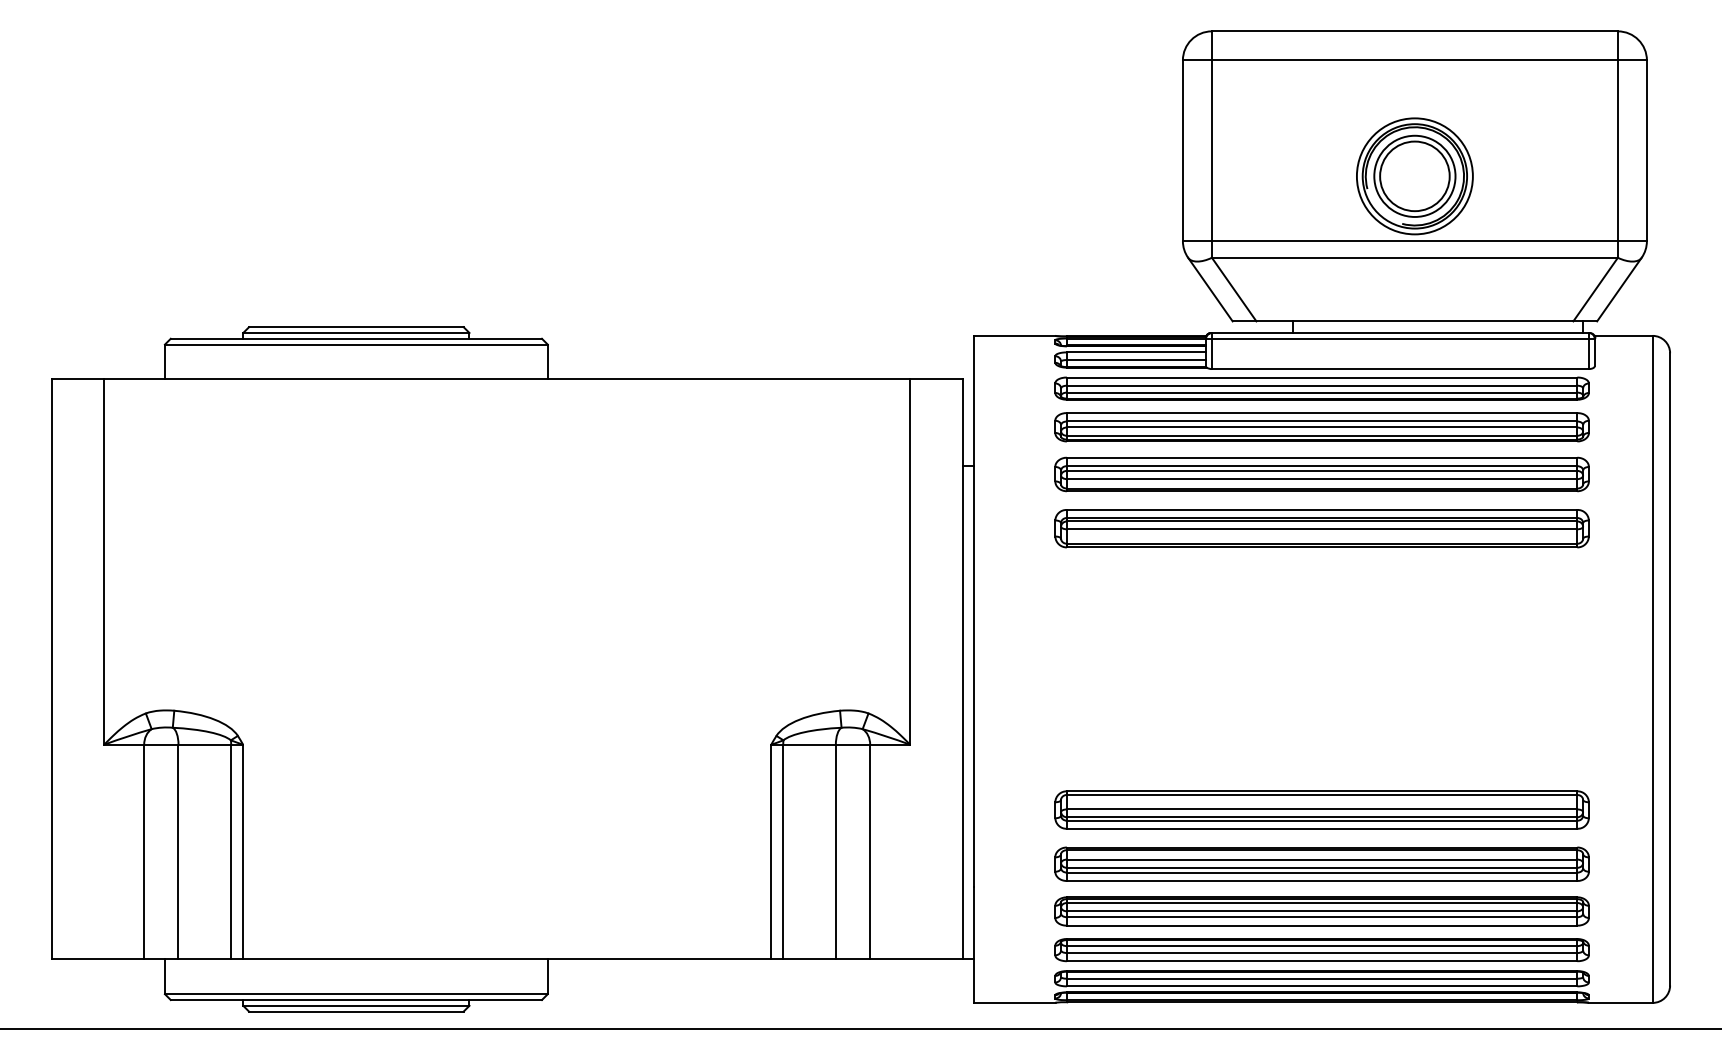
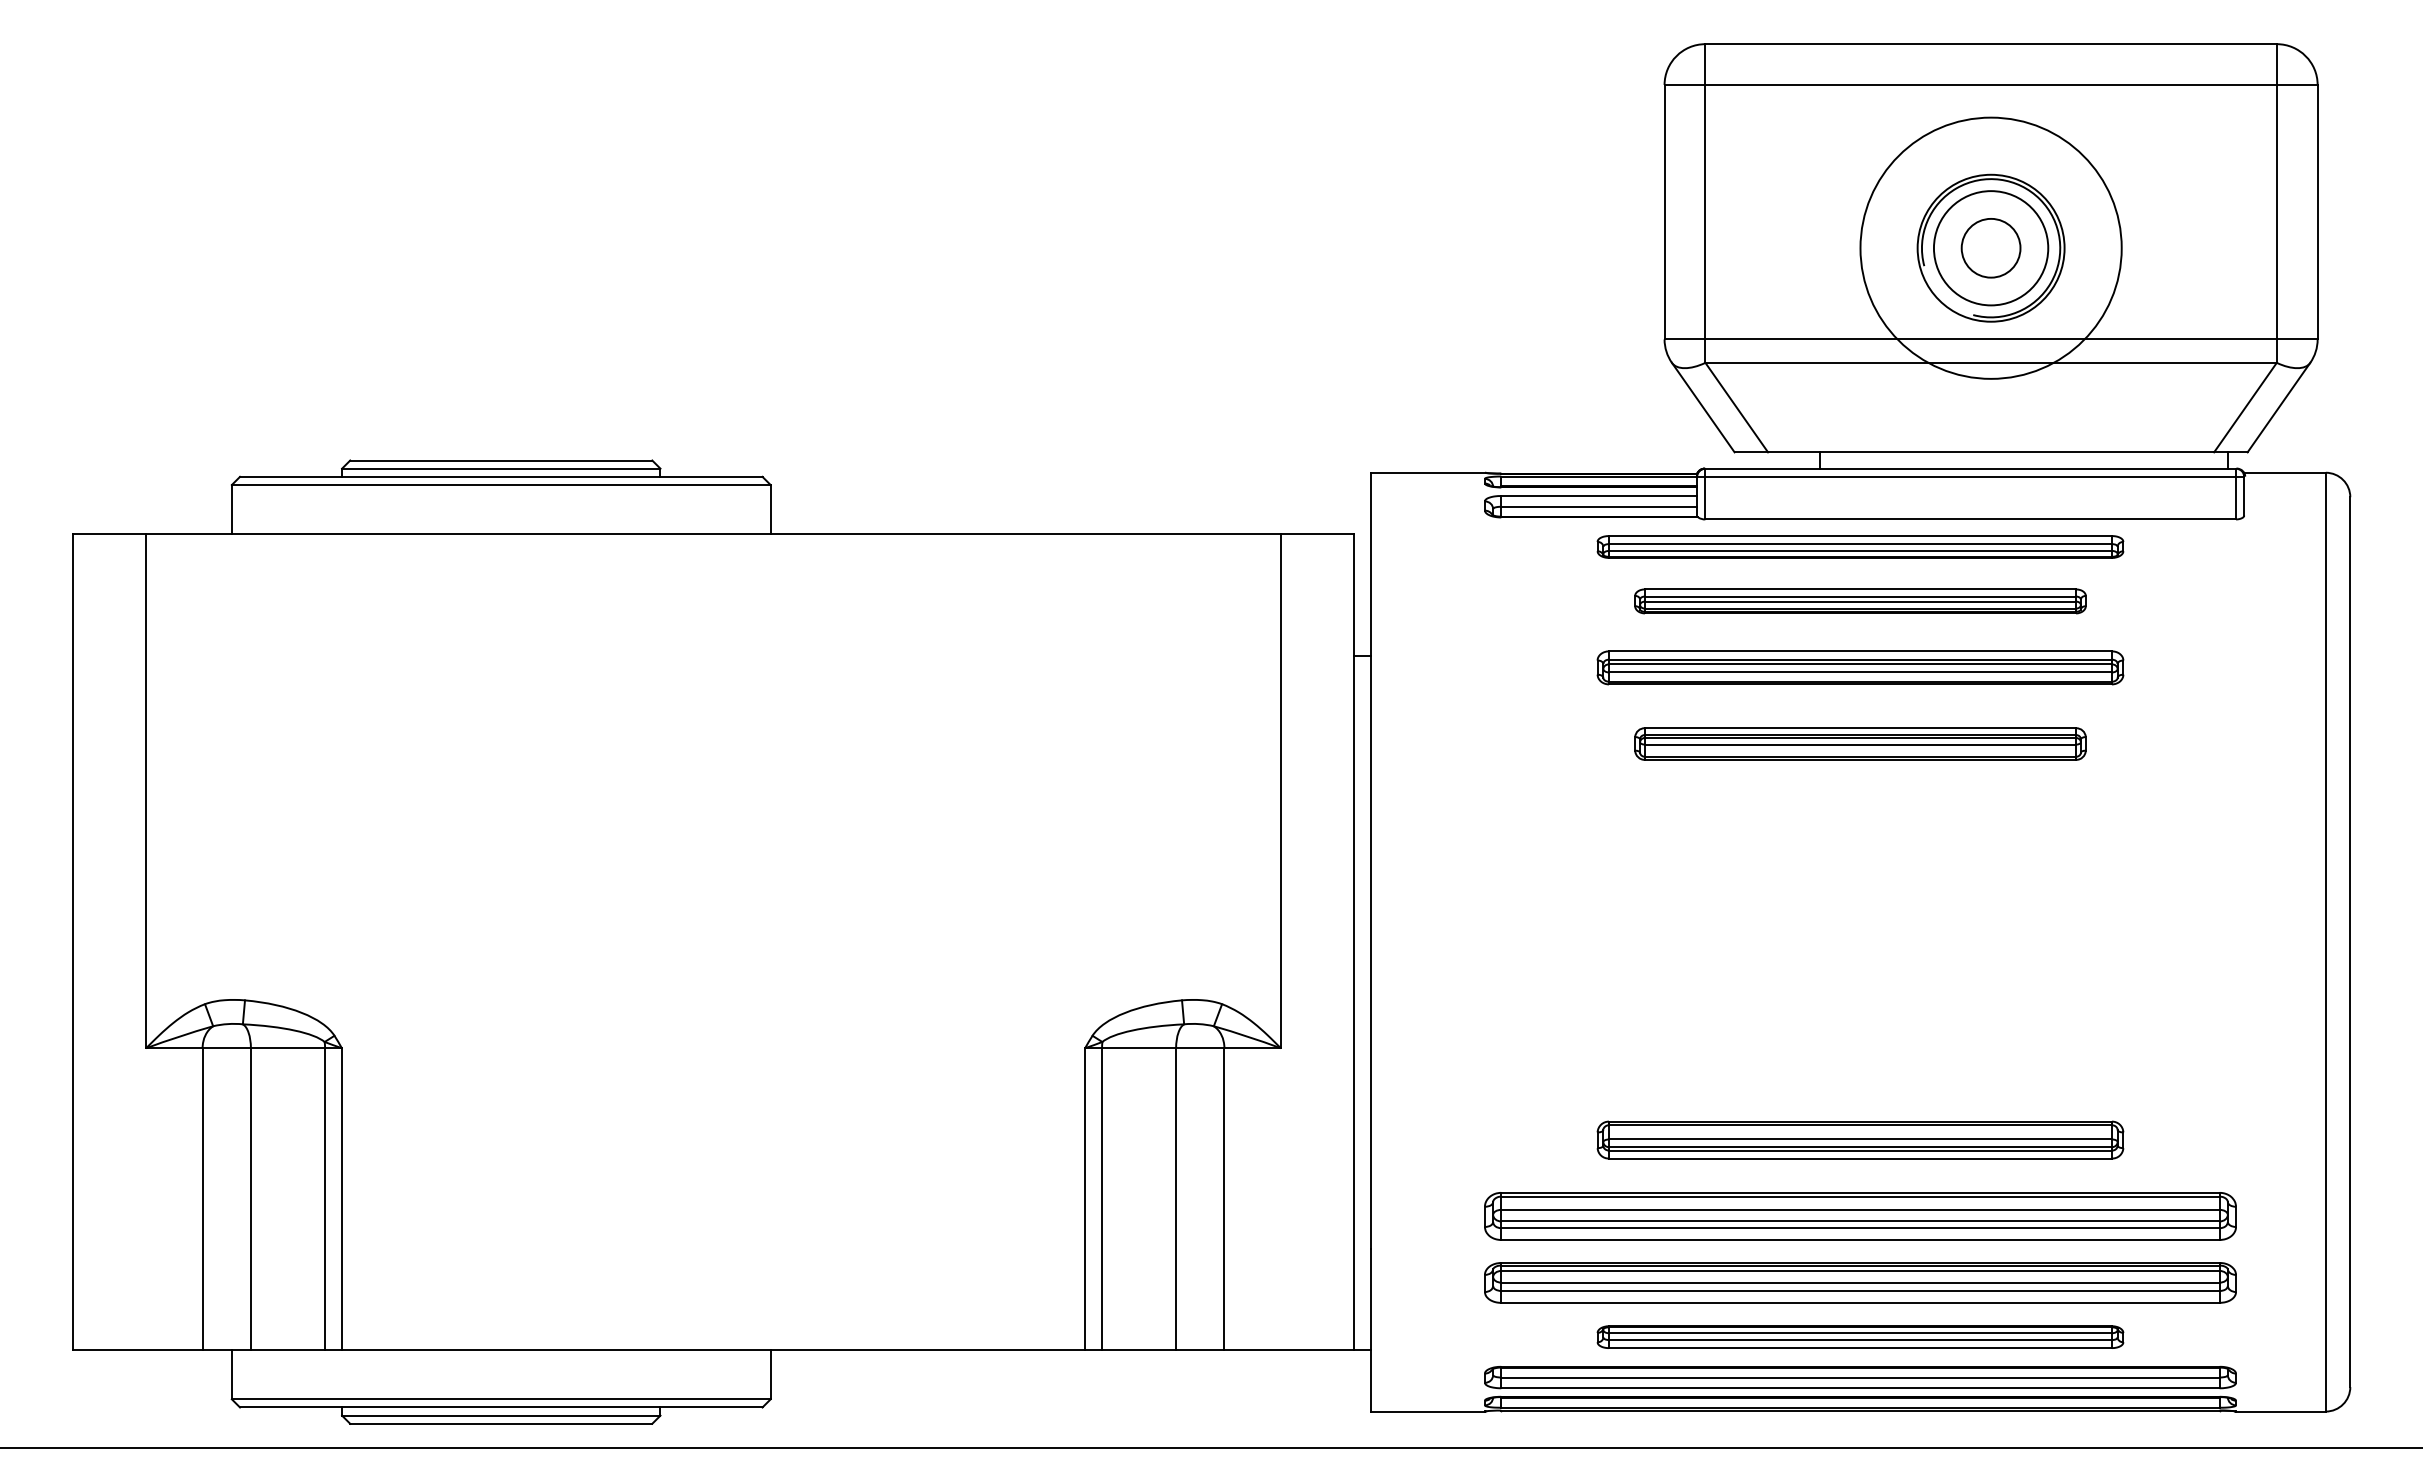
circle: (1414, 175) -> (1990, 247), size x1.6
circle: (1415, 176) -> (1991, 248), size x0.6
part: (1322, 388) -> (1860, 546), size x0.7
part: (1322, 427) -> (1860, 601), size x0.6
part: (1322, 474) -> (1860, 667), size x0.7
part: (1322, 528) -> (1860, 743), size x0.6
part: (1322, 809) -> (1860, 1139), size x0.7
part: (1322, 949) -> (1860, 1336), size x0.7

